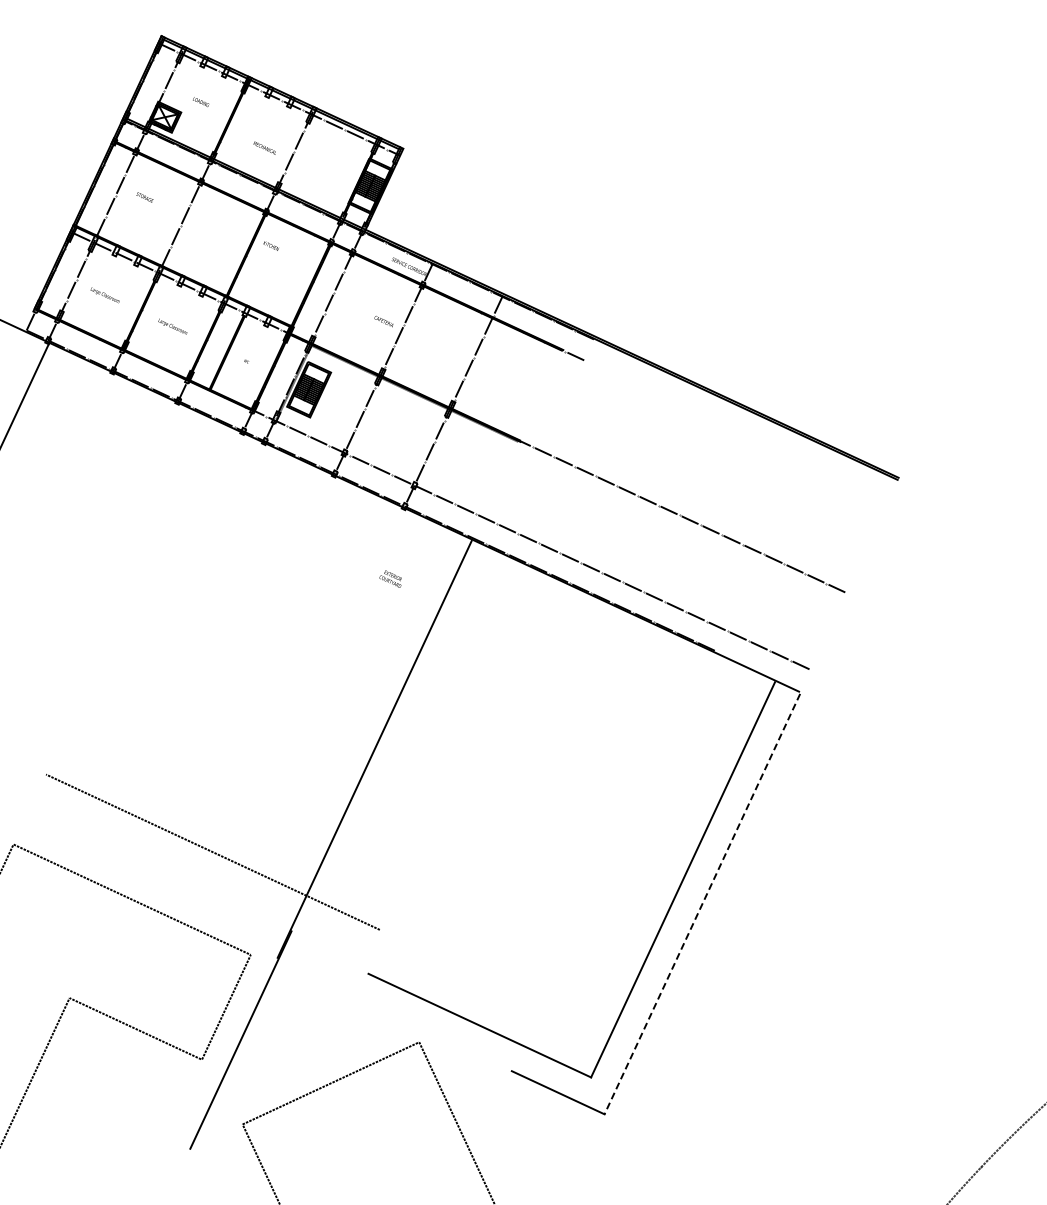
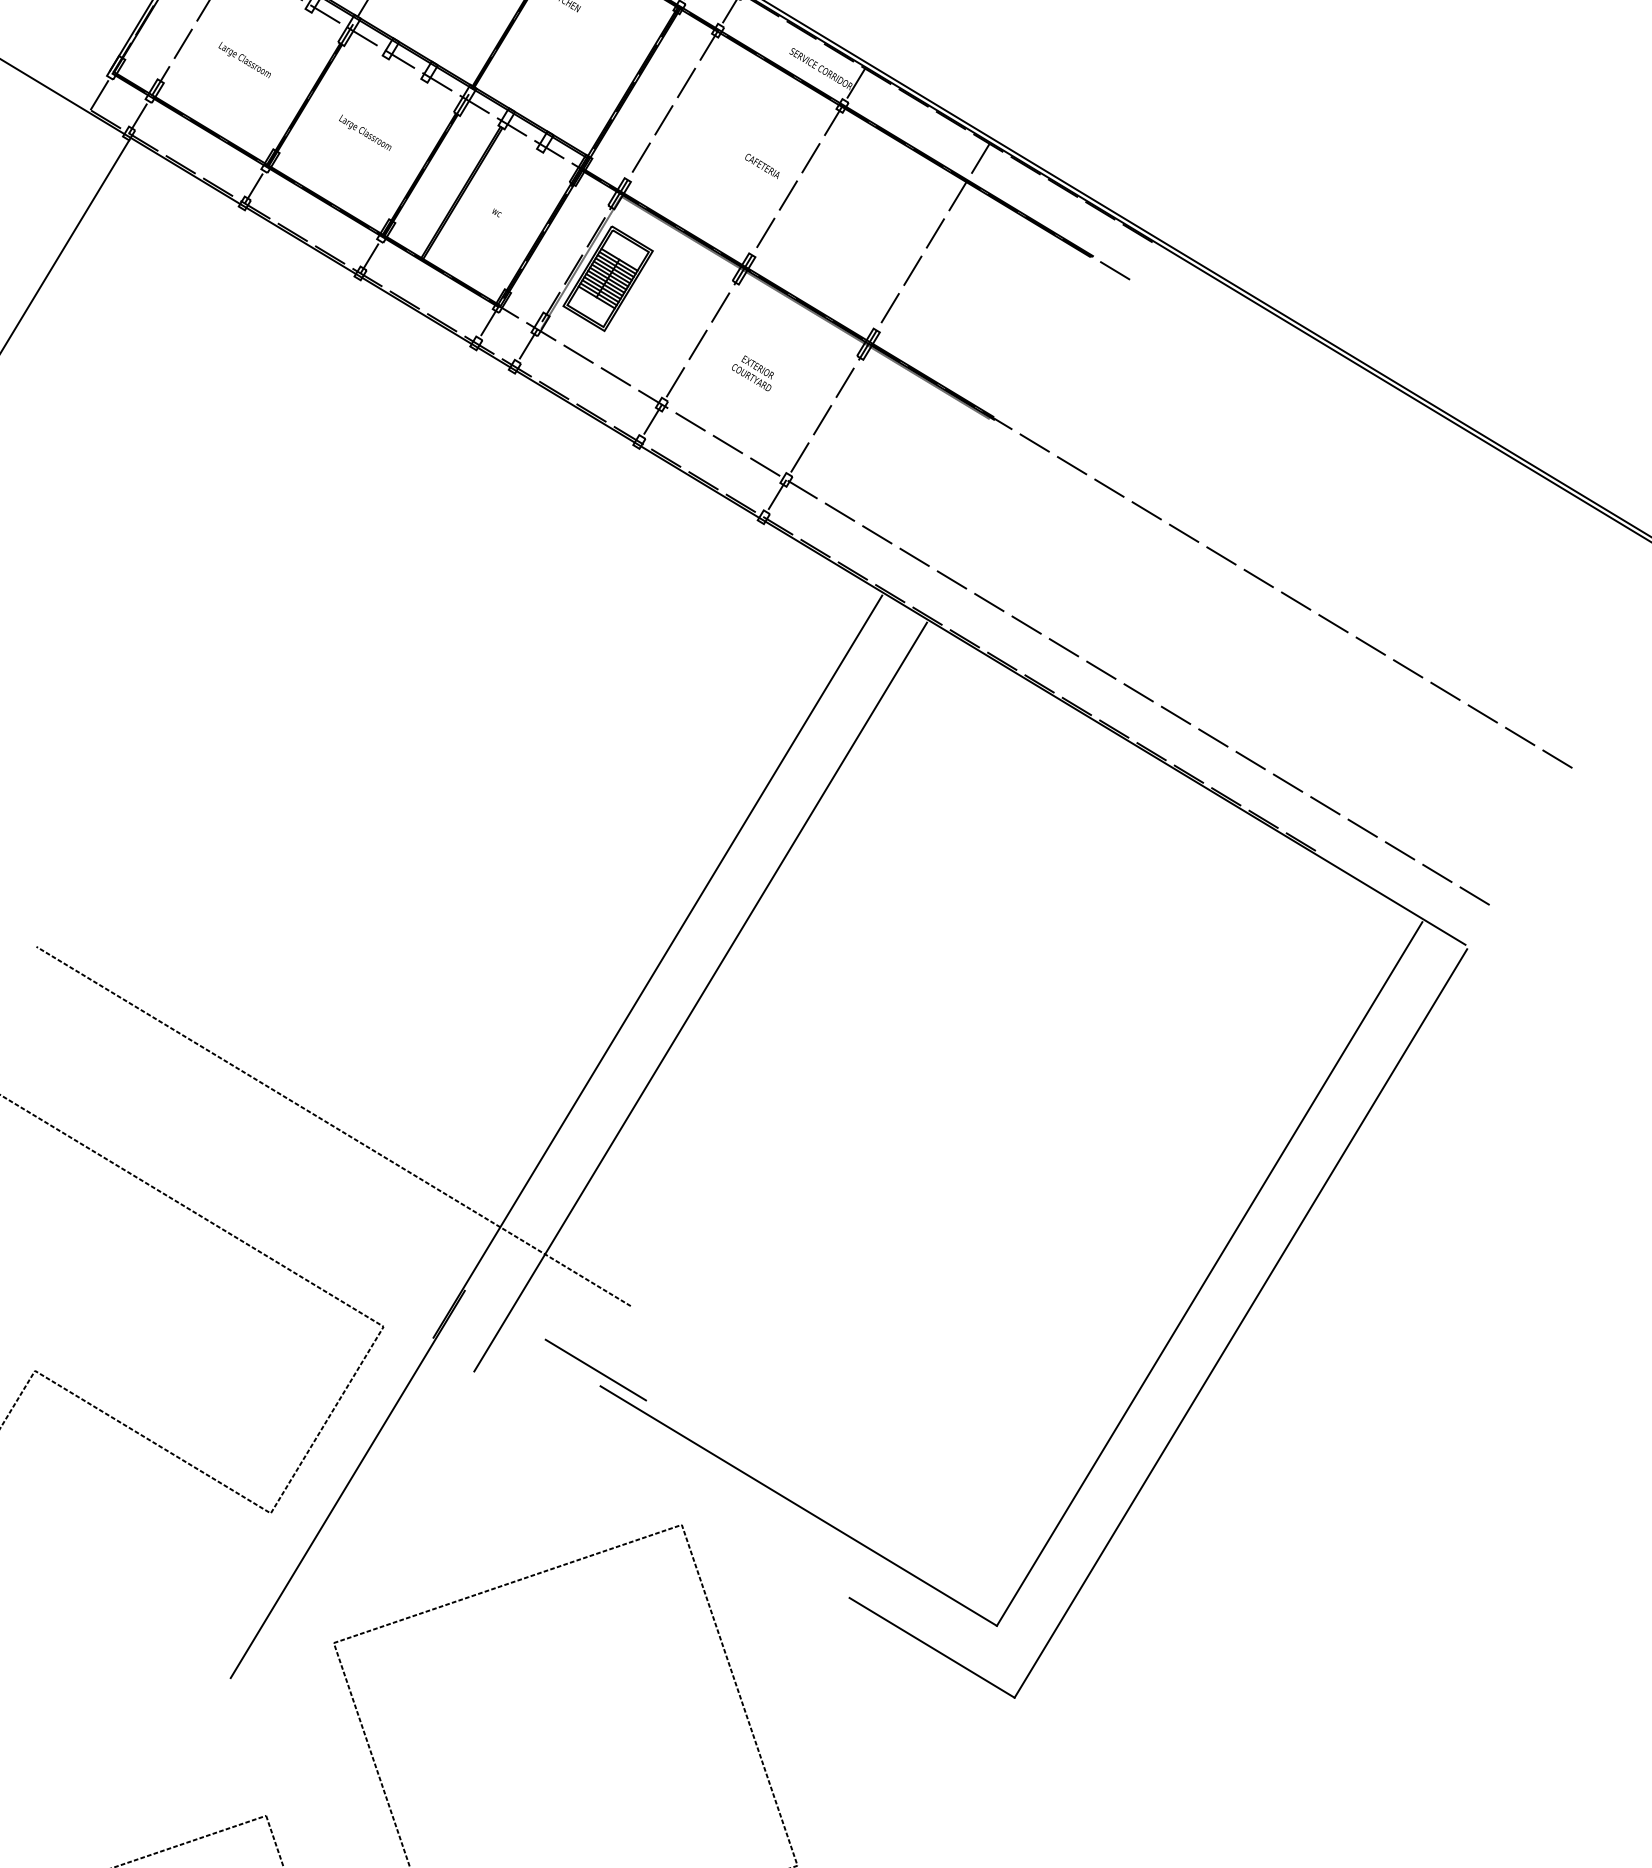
text: (390, 578) -> (752, 371), moved
line: (398, 762) -> (699, 996), added
line: (702, 904) -> (1241, 1324), dashed -> solid
line: (364, 965) -> (594, 1369), added

